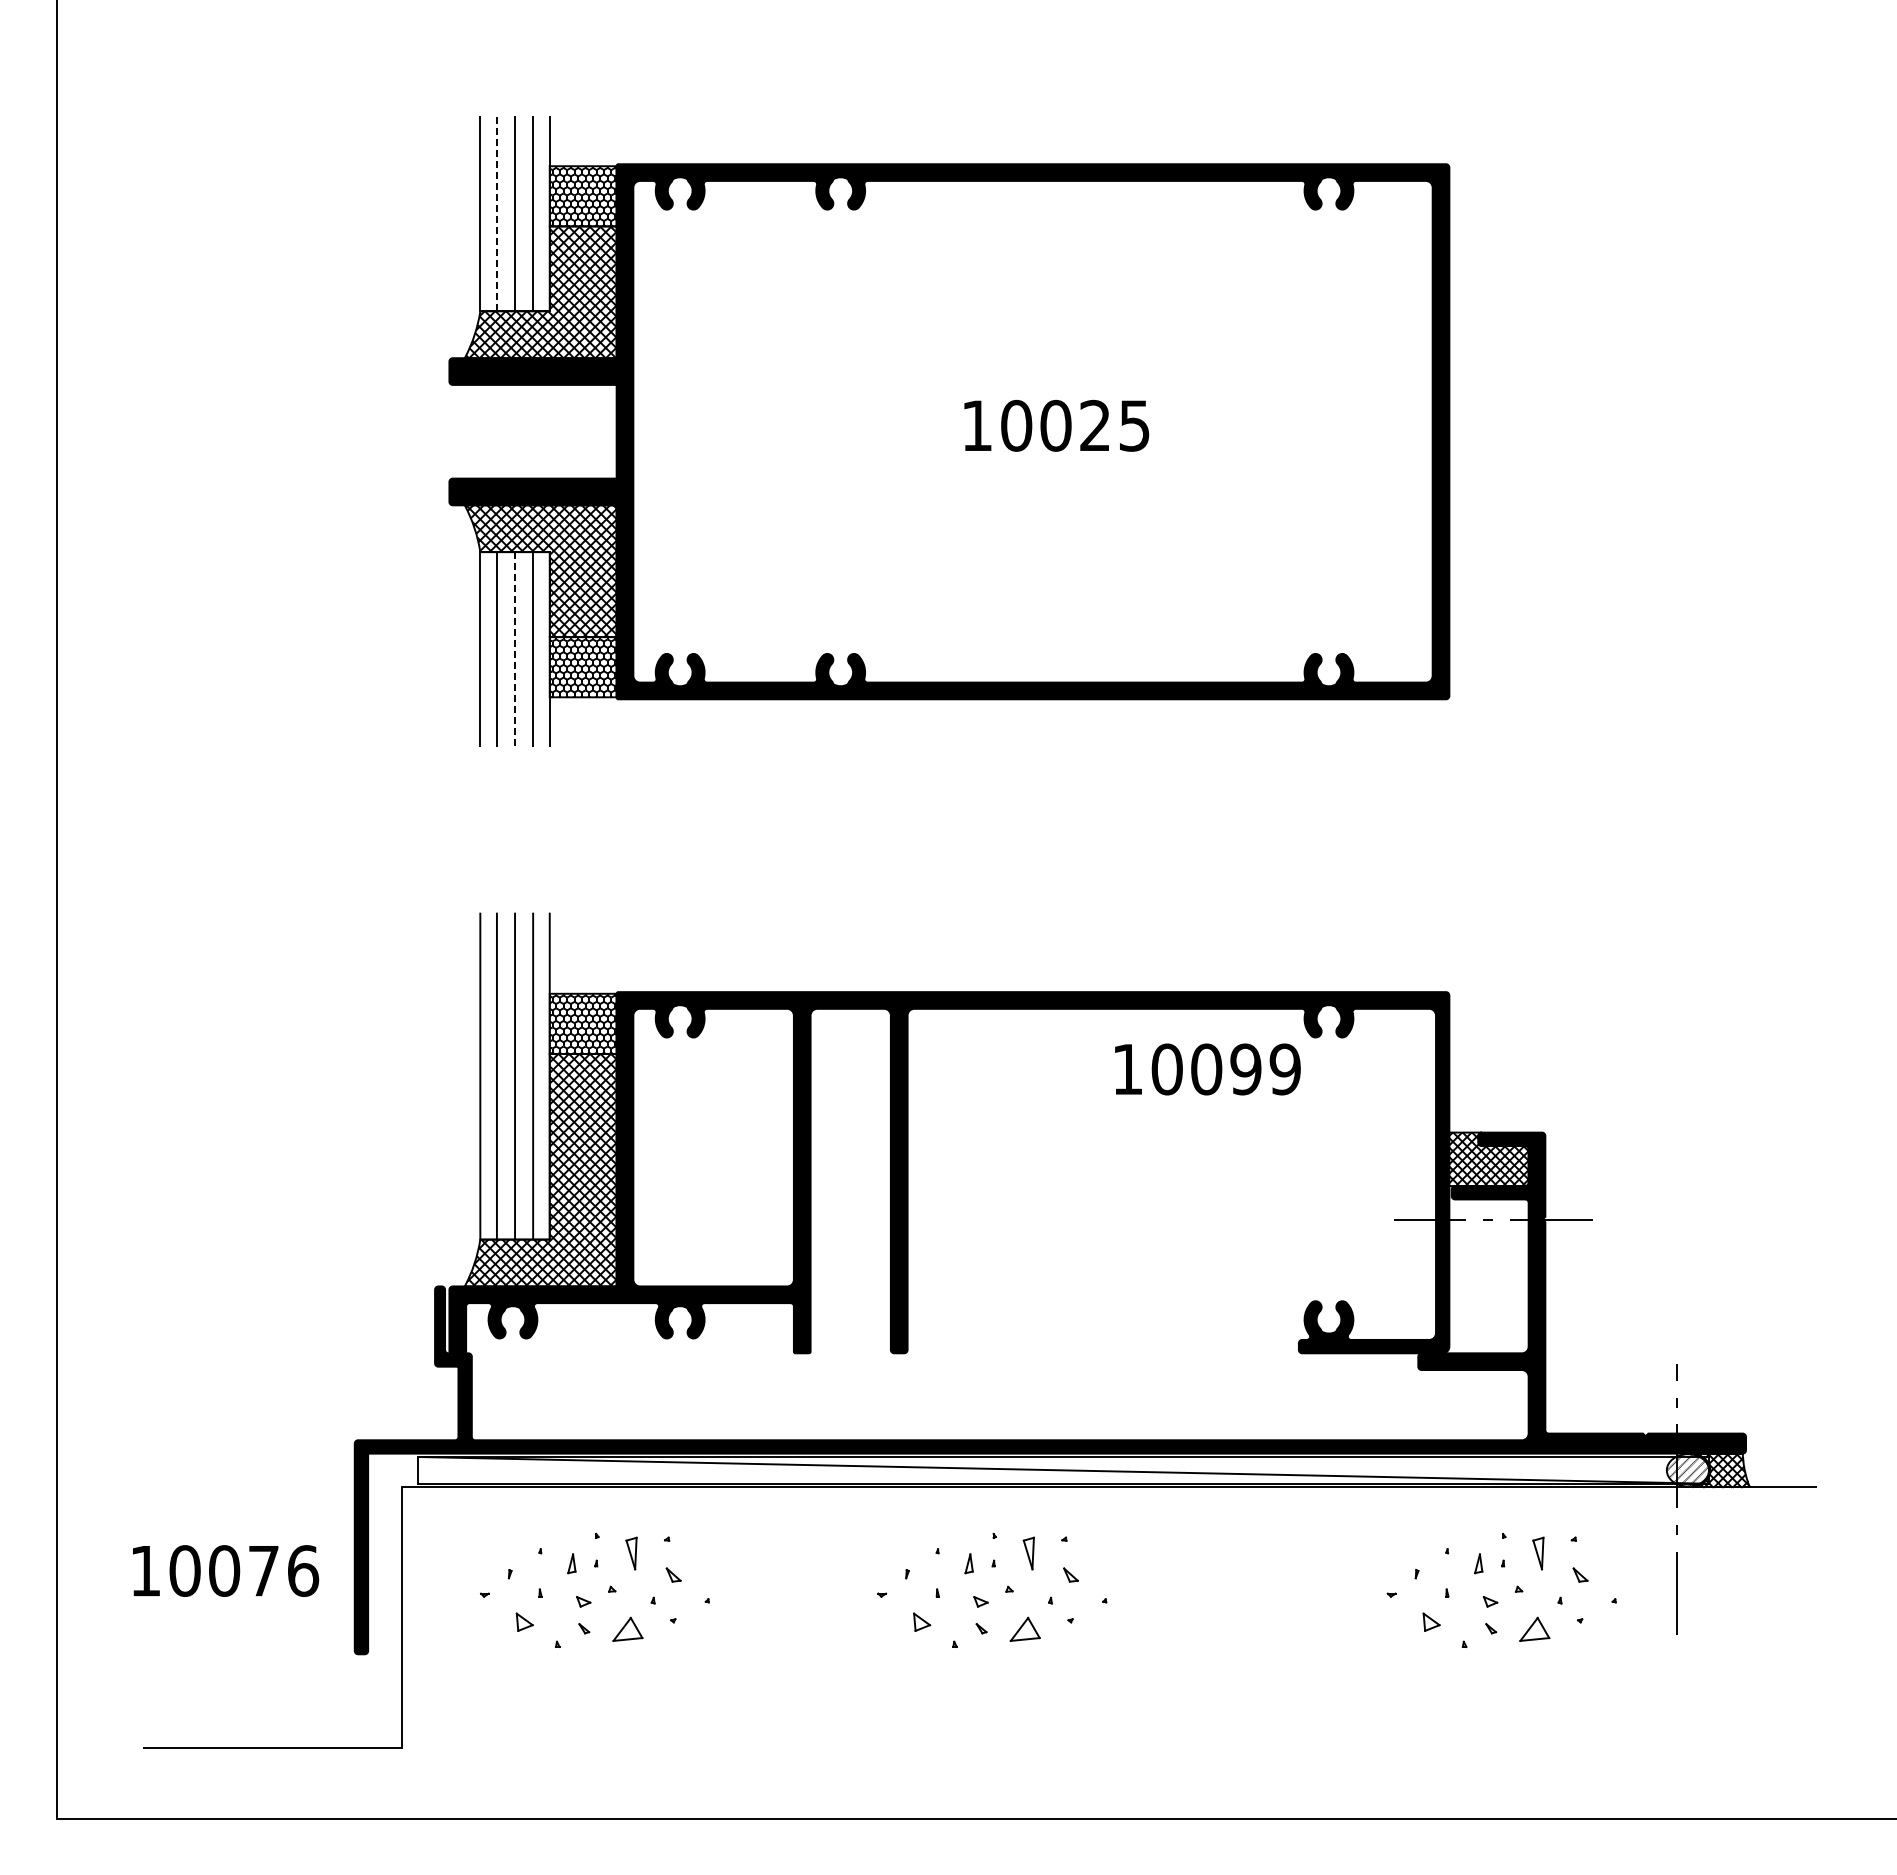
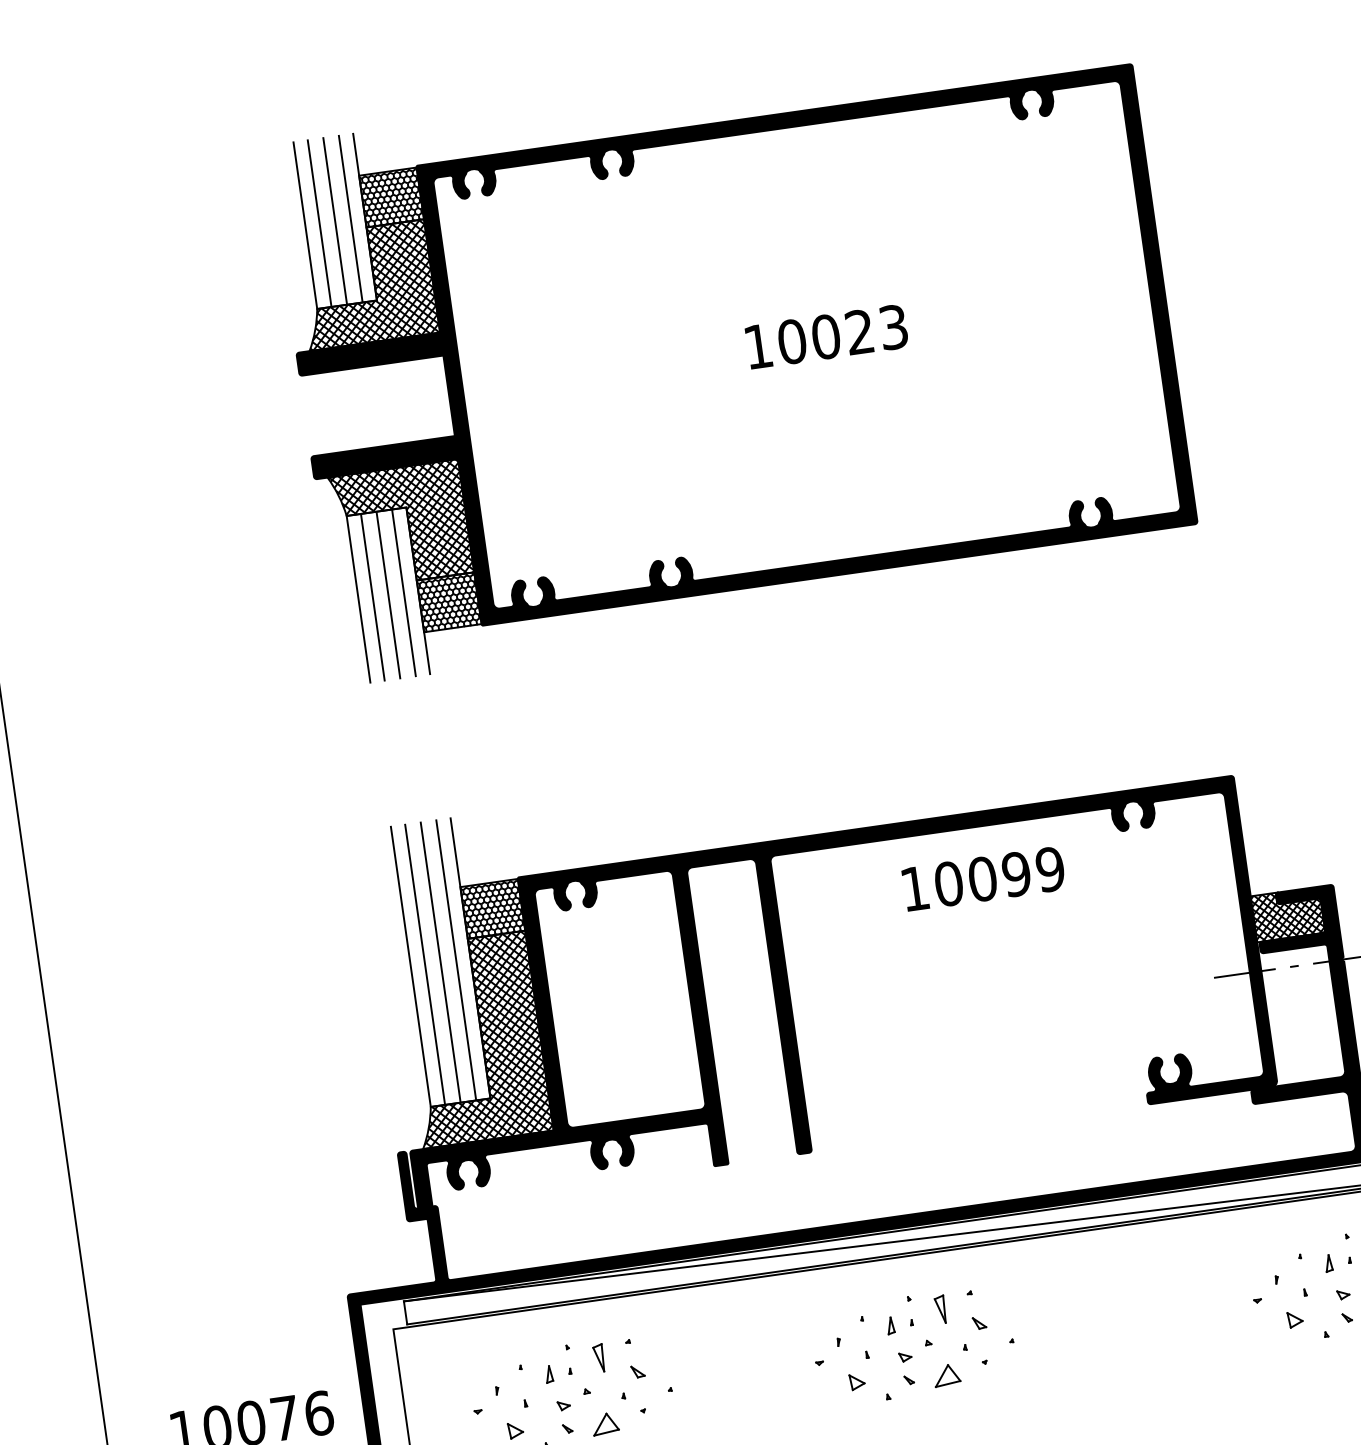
line: (496, 213) -> (319, 222), dashed -> solid
text: (1134, 425) -> (893, 327), 10025 -> 10023
line: (515, 650) -> (388, 596), dashed -> solid
text: (1207, 1069) -> (983, 879), moved

